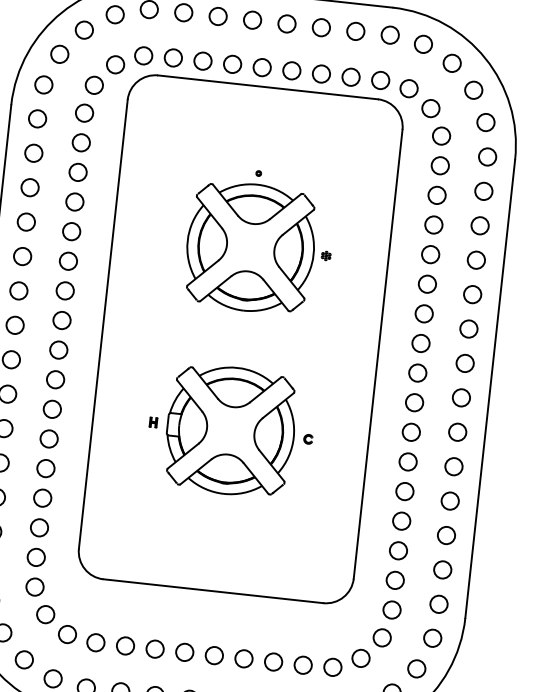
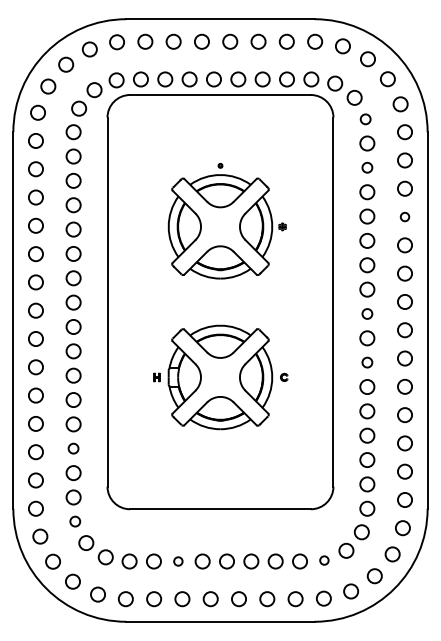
circle: (441, 136) -> (365, 119), size x0.7
circle: (437, 194) -> (367, 167), size x0.7
circle: (475, 259) -> (404, 216), size x0.6
circle: (418, 372) -> (367, 313), size x0.7
circle: (411, 432) -> (367, 362), size x0.7
circle: (42, 497) -> (73, 448), size x0.7
circle: (35, 586) -> (75, 521), size x0.7
circle: (155, 649) -> (178, 561), size x0.6
circle: (333, 667) -> (324, 560), size x0.6

